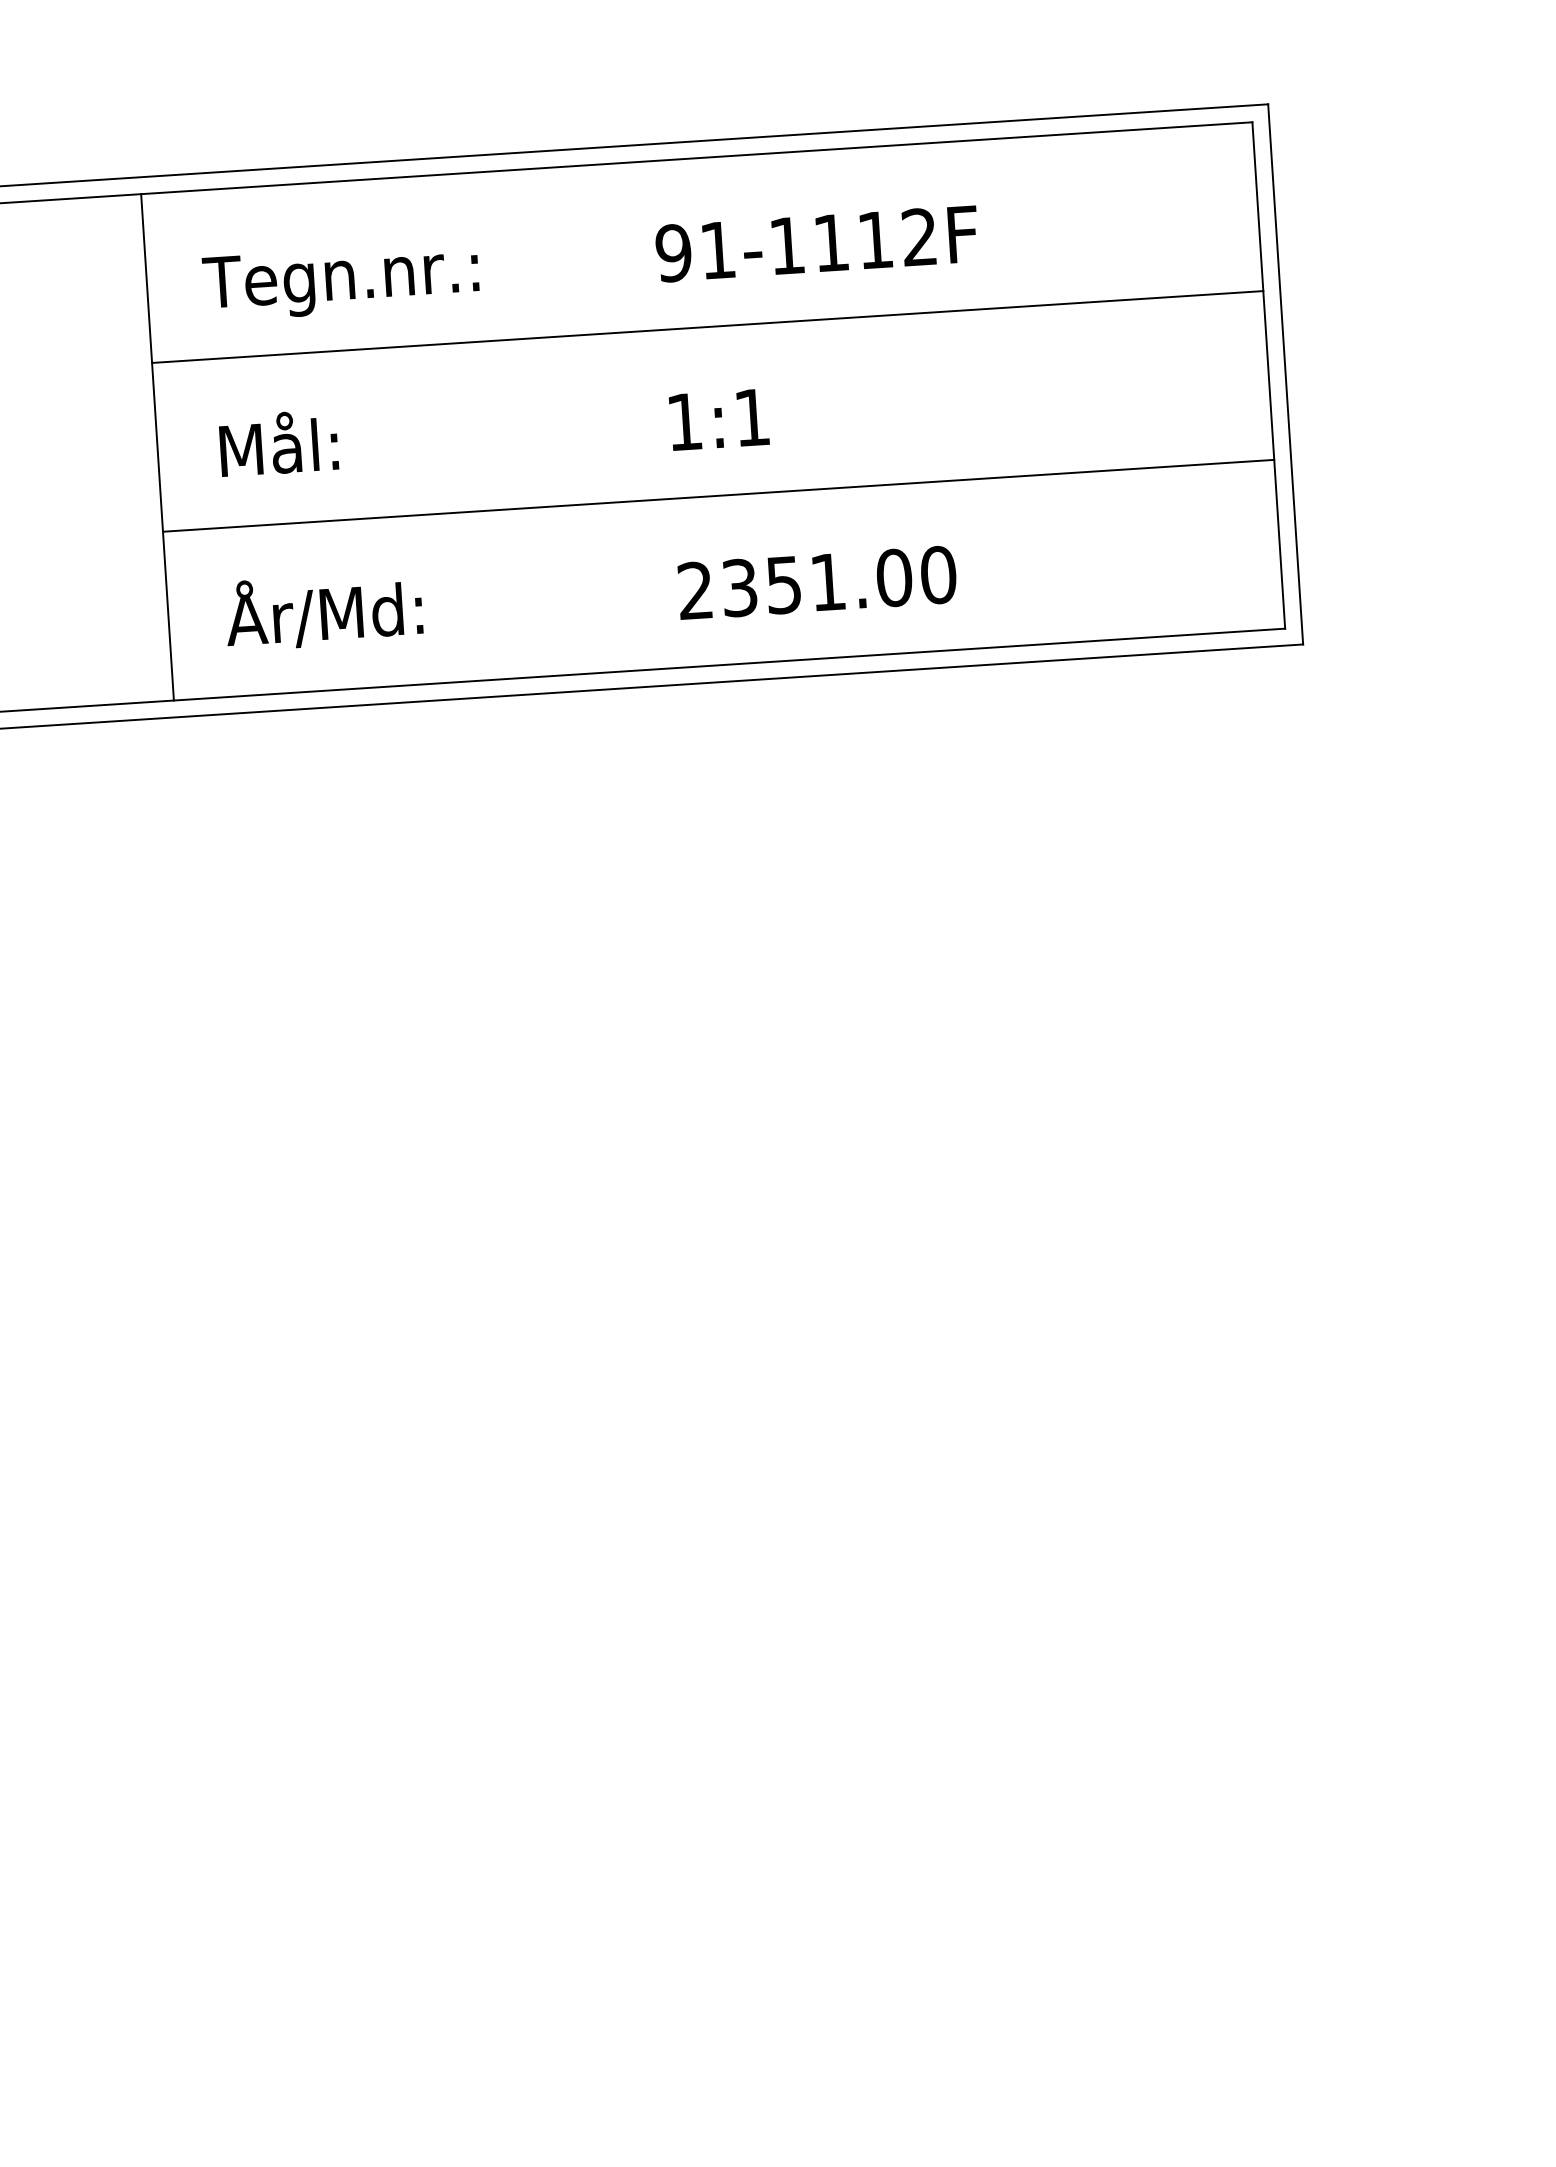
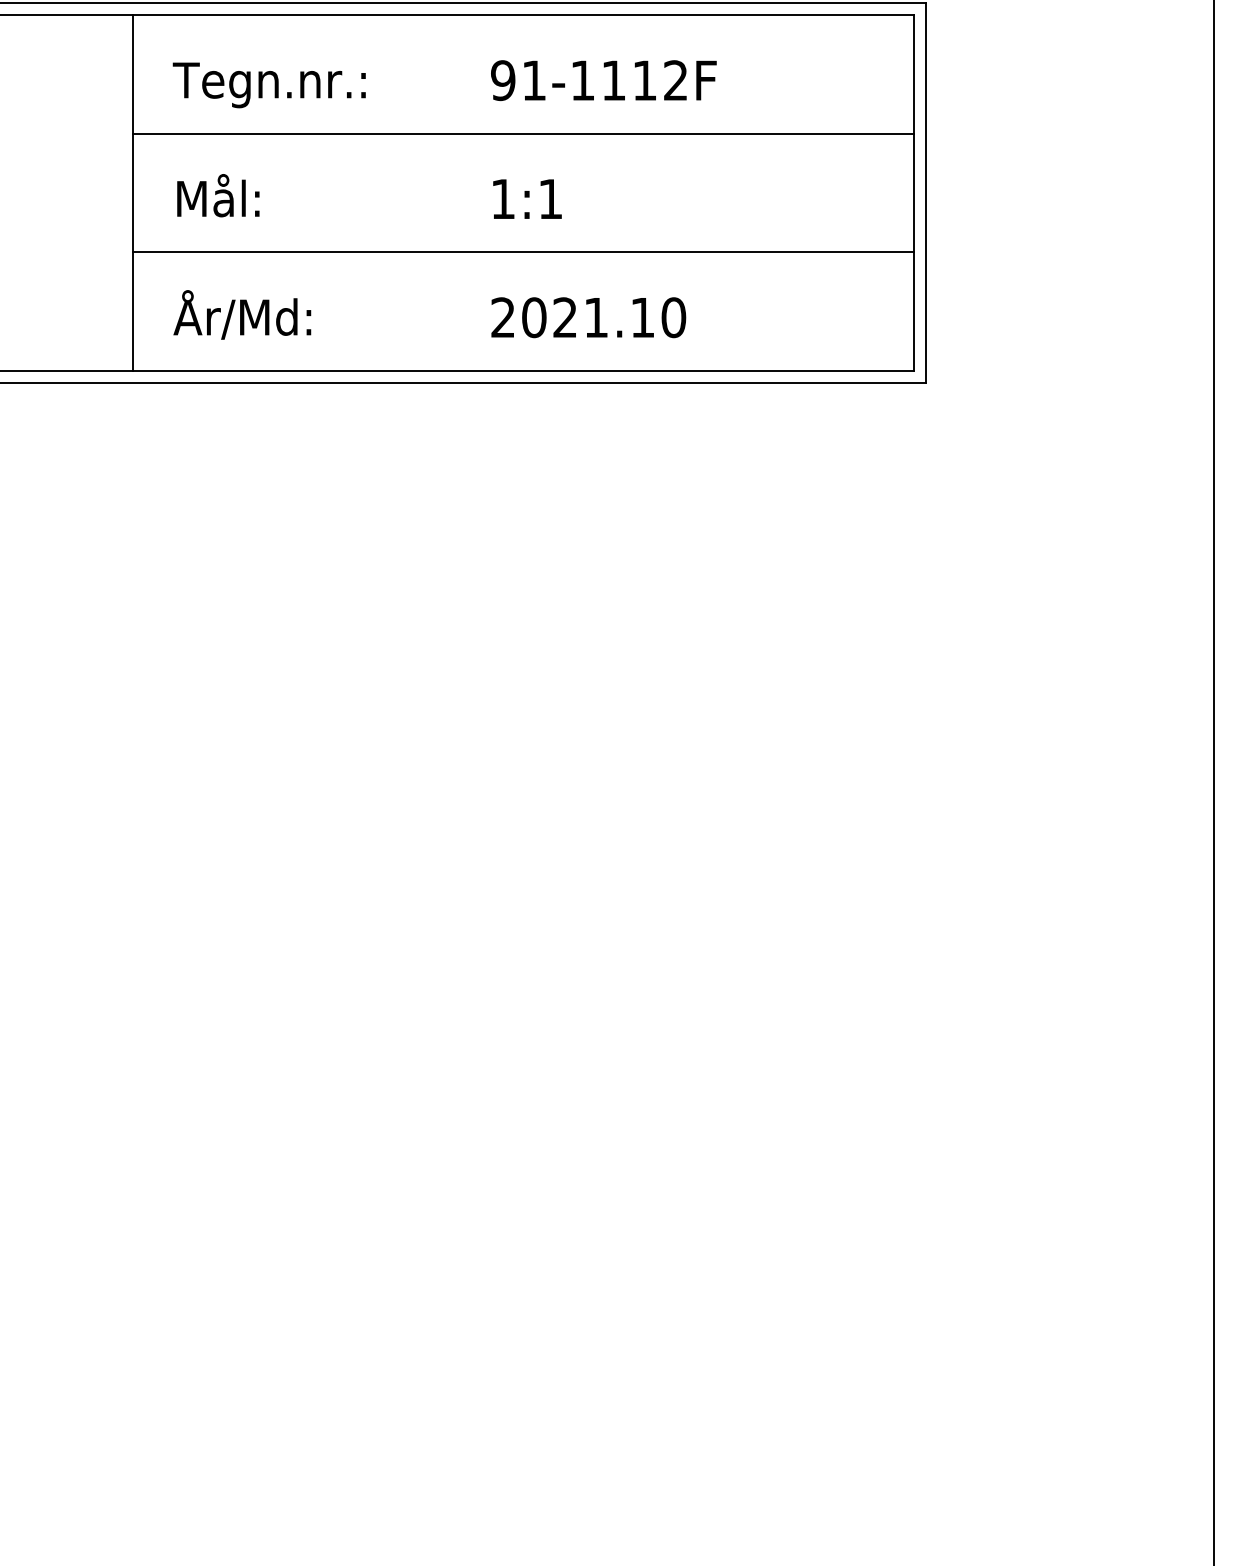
text: (817, 582) -> (588, 317), 2351.00 -> 2021.10

